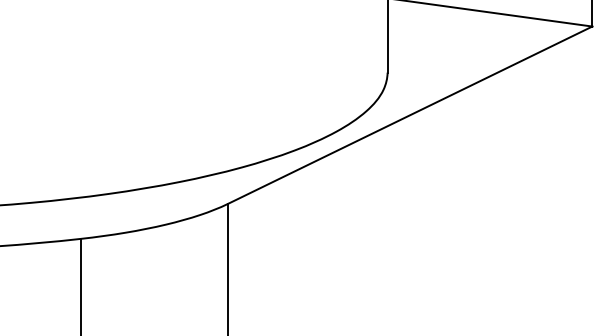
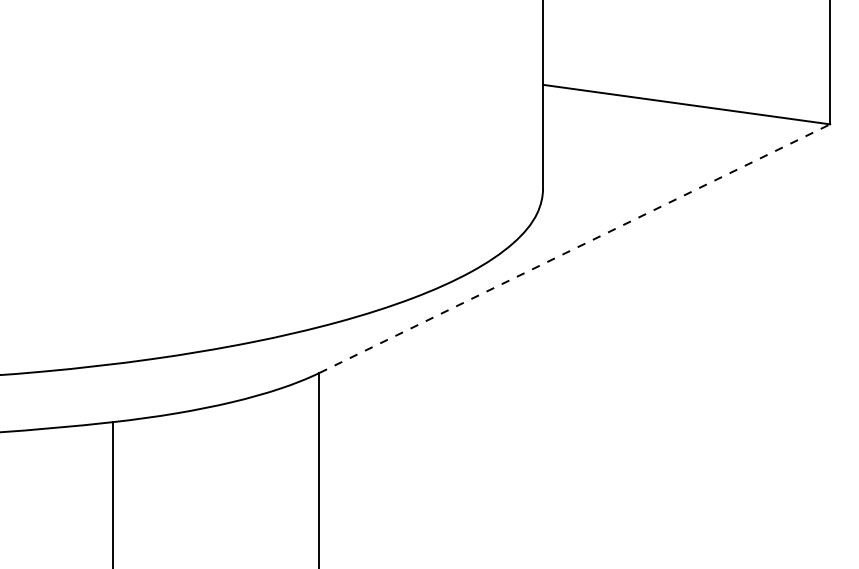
line: (410, 115) -> (575, 248), solid -> dashed

